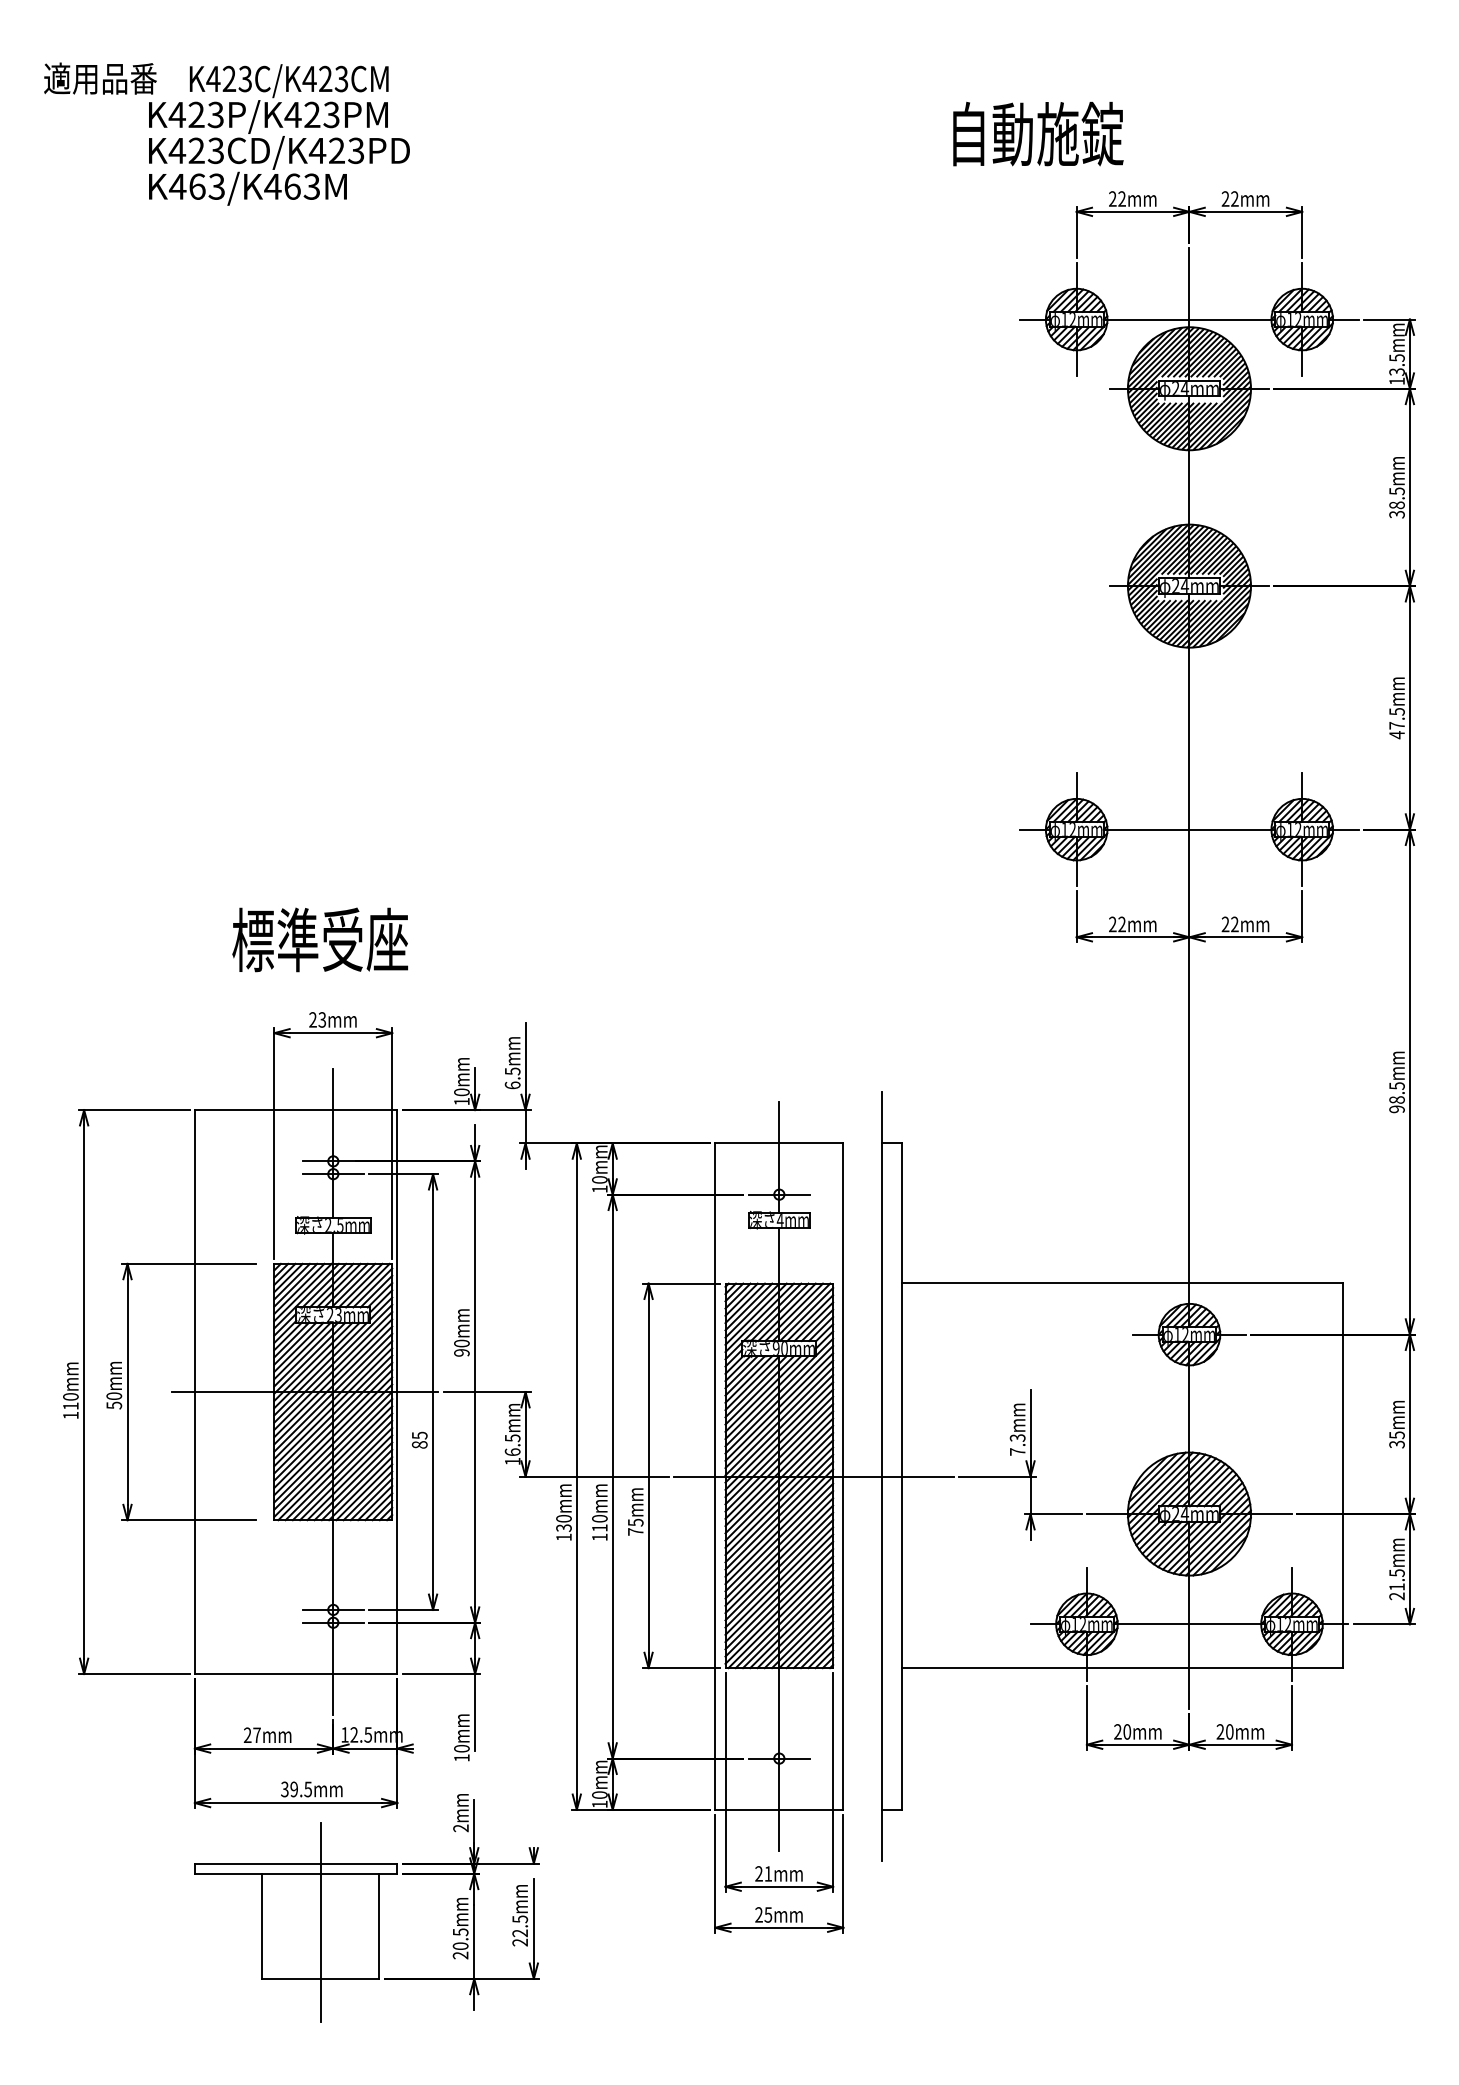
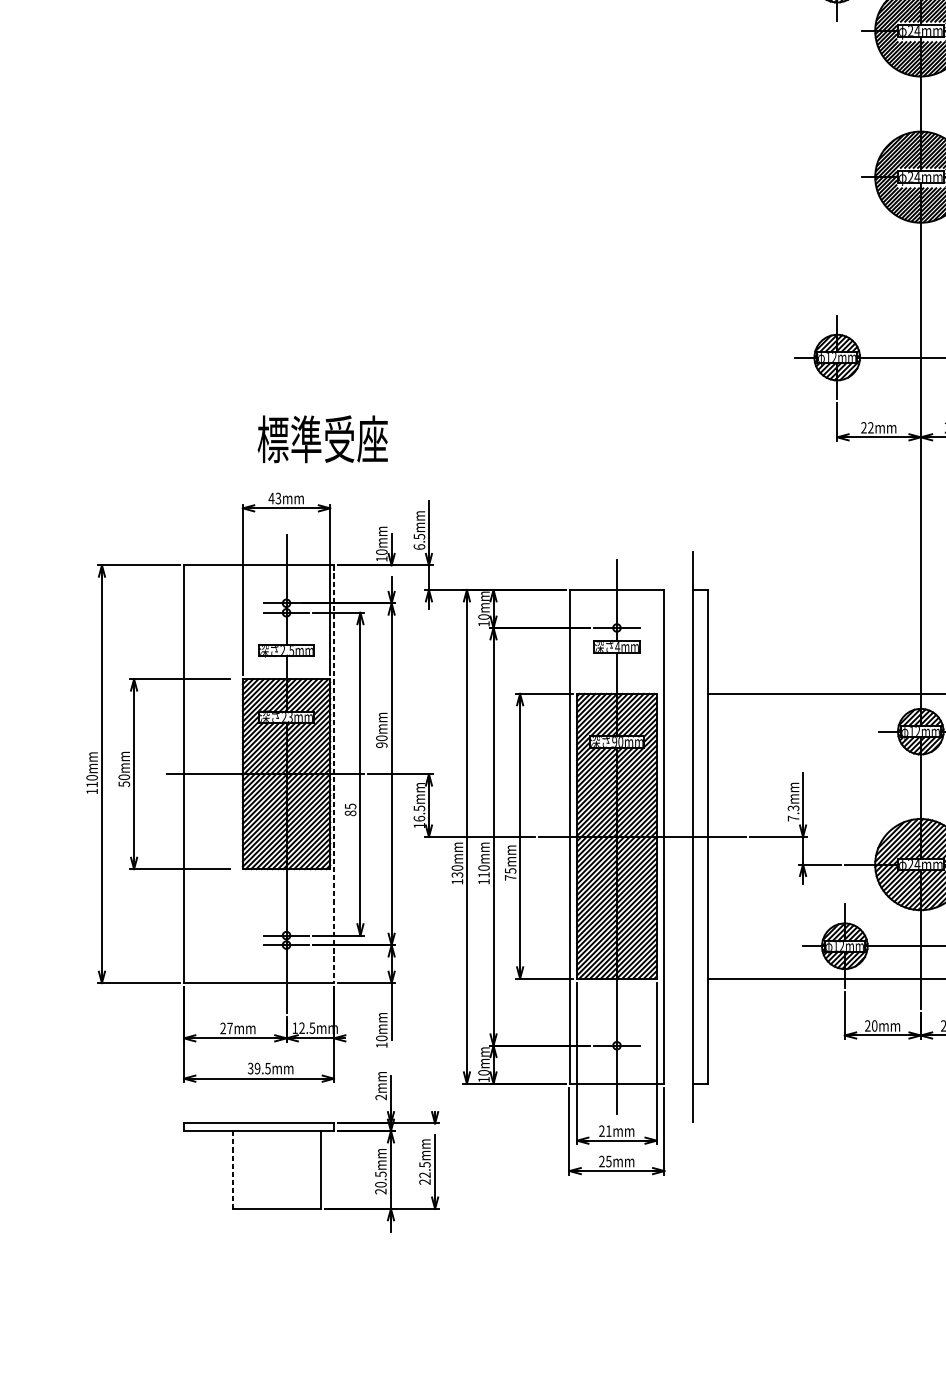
text: (319, 939) -> (322, 438), moved
text: (312, 1019) -> (271, 498), 23mm -> 43mm
line: (397, 1392) -> (334, 774), solid -> dashed
line: (320, 1922) -> (277, 1167), removed
line: (261, 1926) -> (233, 1170), solid -> dashed

